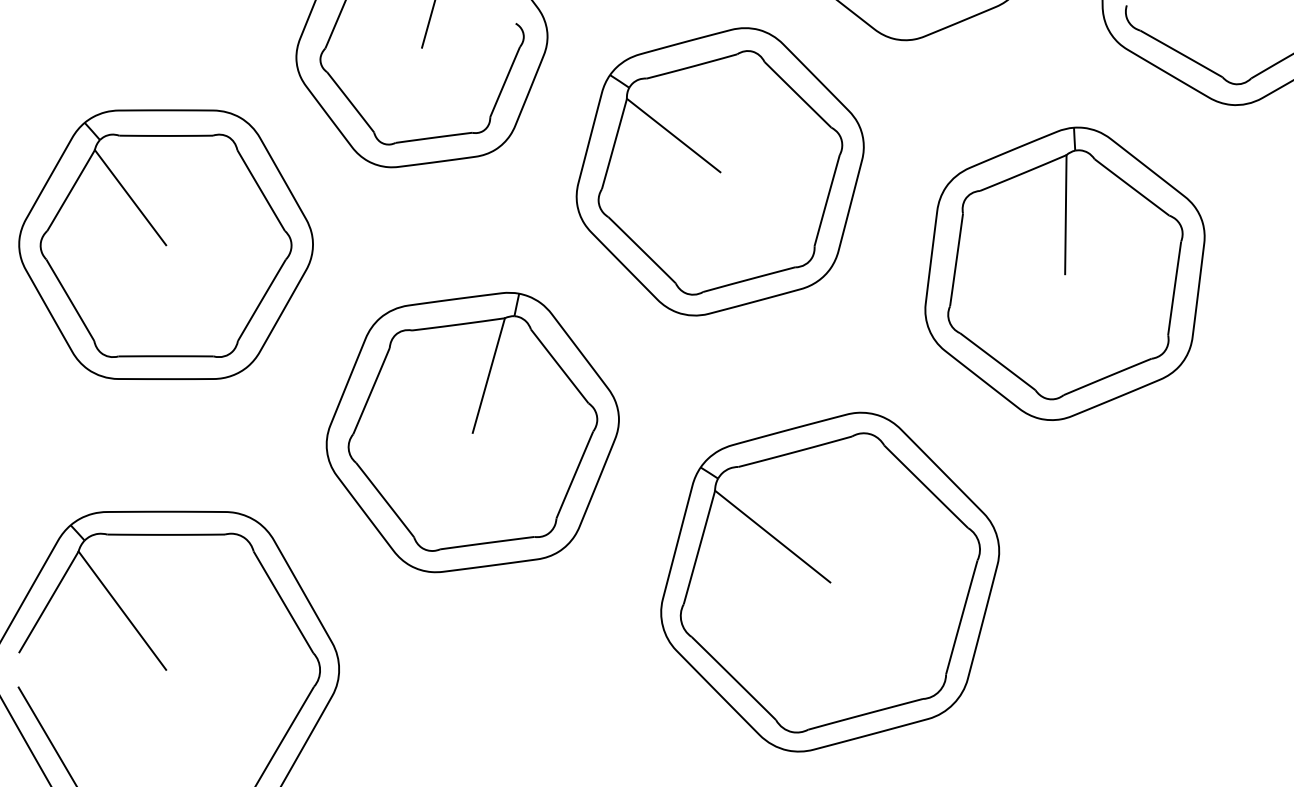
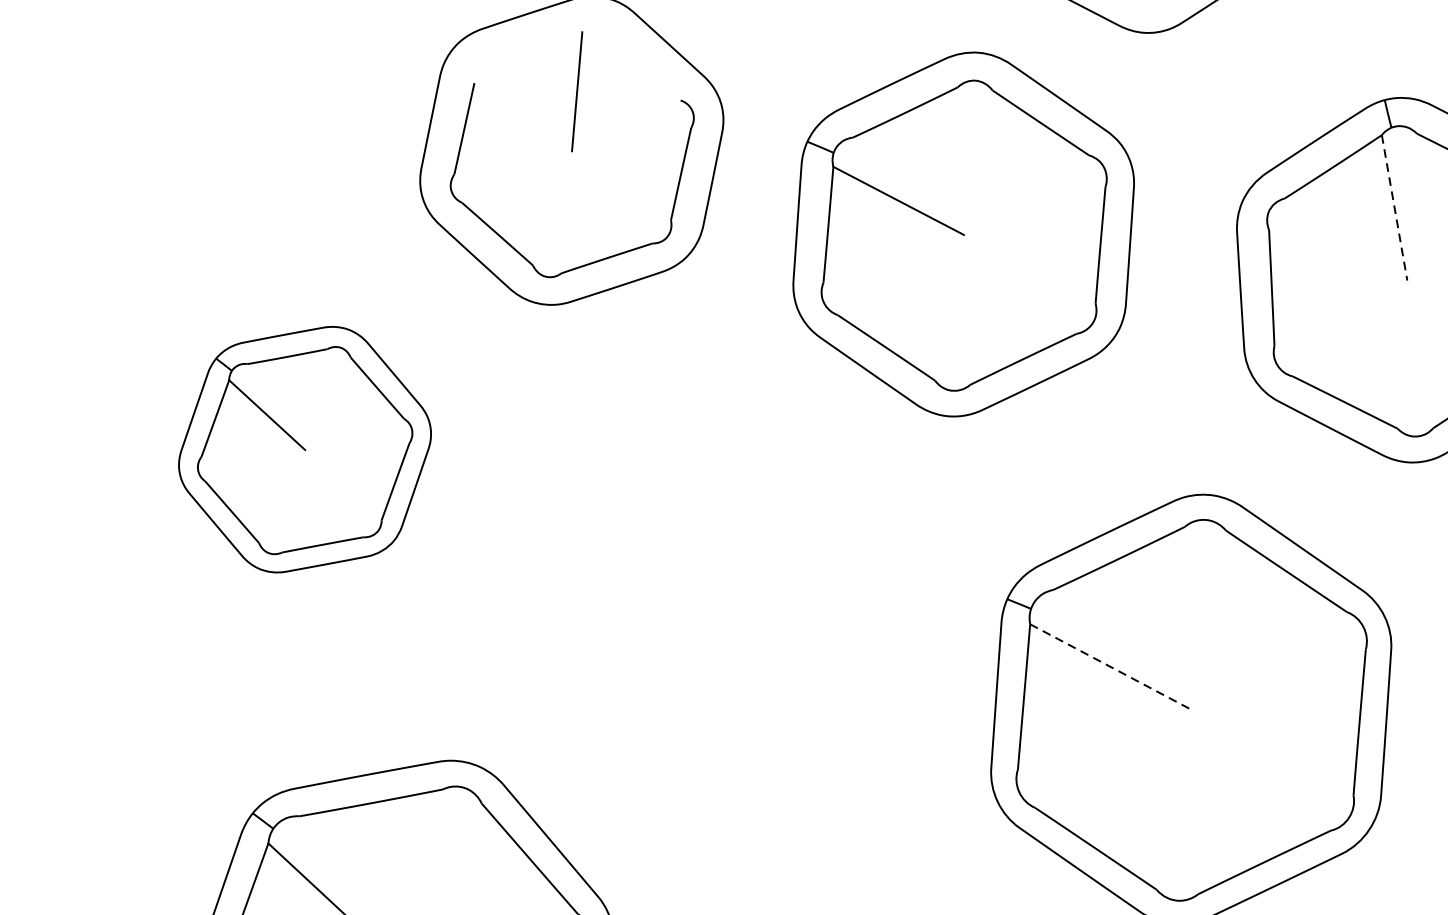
line: (1065, 214) -> (1394, 207), solid -> dashed
part: (165, 244) -> (304, 449), size x0.7
part: (472, 432) -> (721, 608), removed
line: (772, 536) -> (1110, 666), solid -> dashed

